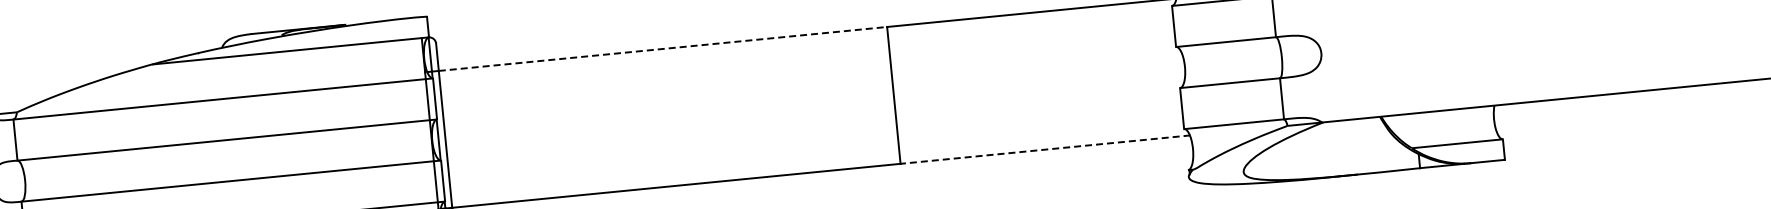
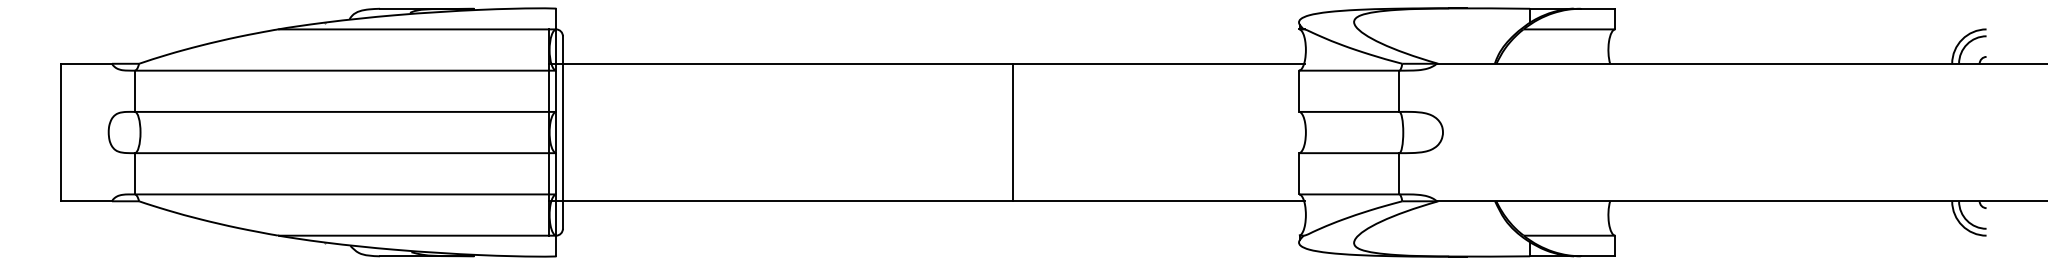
line: (663, 48) -> (788, 63), dashed -> solid
line: (1045, 149) -> (1159, 201), dashed -> solid

